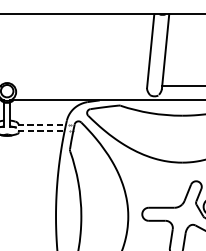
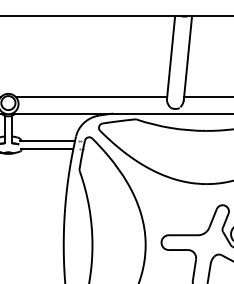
line: (80, 85) -> (91, 96), added
line: (42, 125) -> (48, 141), dashed -> solid
line: (41, 131) -> (47, 148), dashed -> solid

